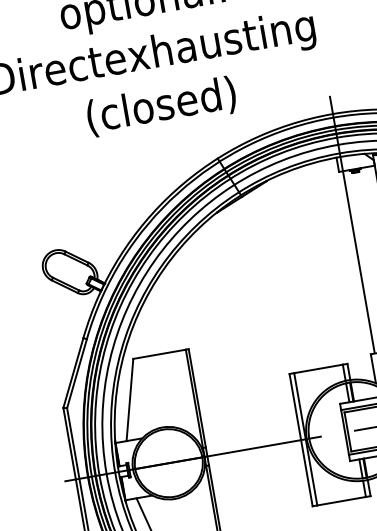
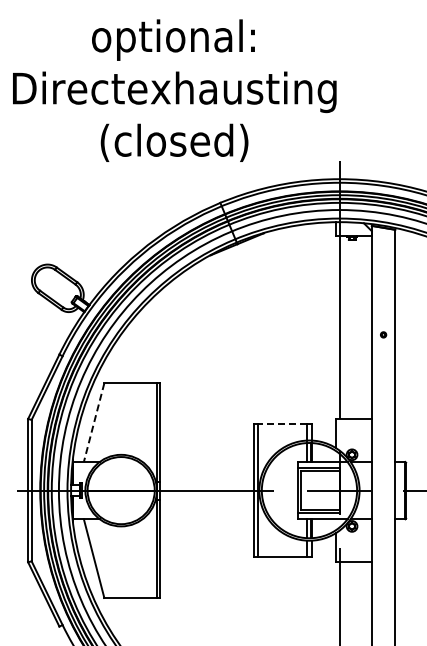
line: (318, 369) -> (282, 424), solid -> dashed
line: (130, 399) -> (94, 422), solid -> dashed

